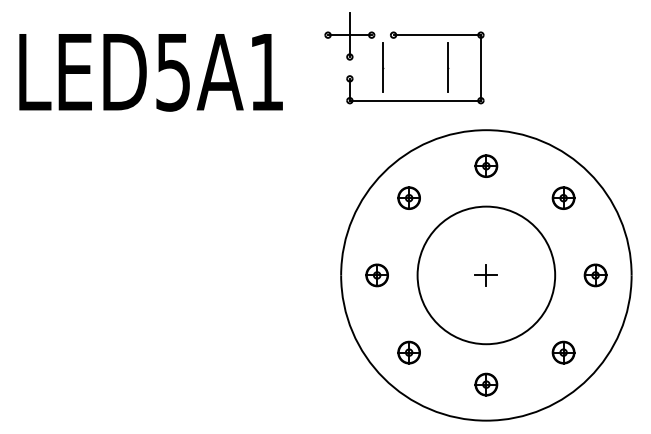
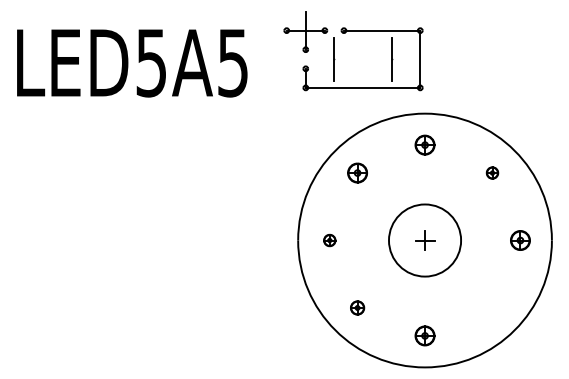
text: (265, 72) -> (232, 63), LED5A1 -> LED5A5
part: (563, 197) -> (492, 172), size x0.6
part: (377, 275) -> (329, 240), size x0.6
circle: (485, 275) -> (424, 240), size x0.6
part: (409, 352) -> (357, 307), size x0.7
part: (563, 352) -> (492, 307), removed

